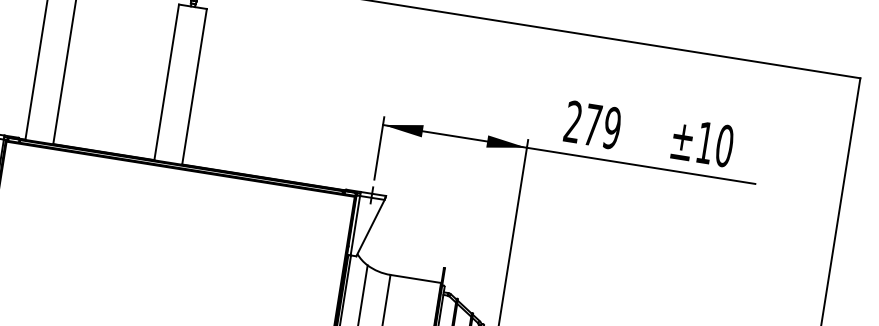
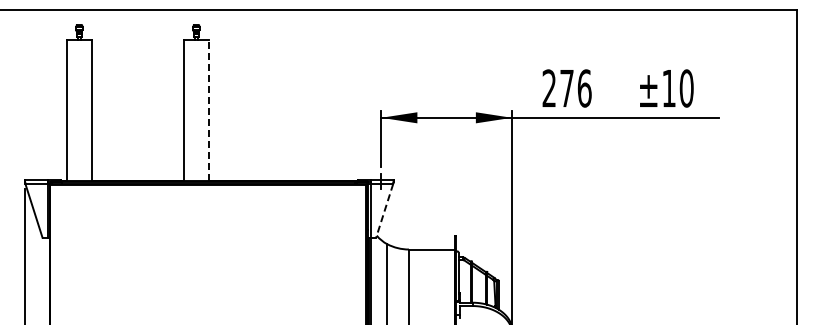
line: (194, 86) -> (209, 110), solid -> dashed
text: (612, 128) -> (584, 88), 279 -> 276
line: (370, 228) -> (384, 211), solid -> dashed

